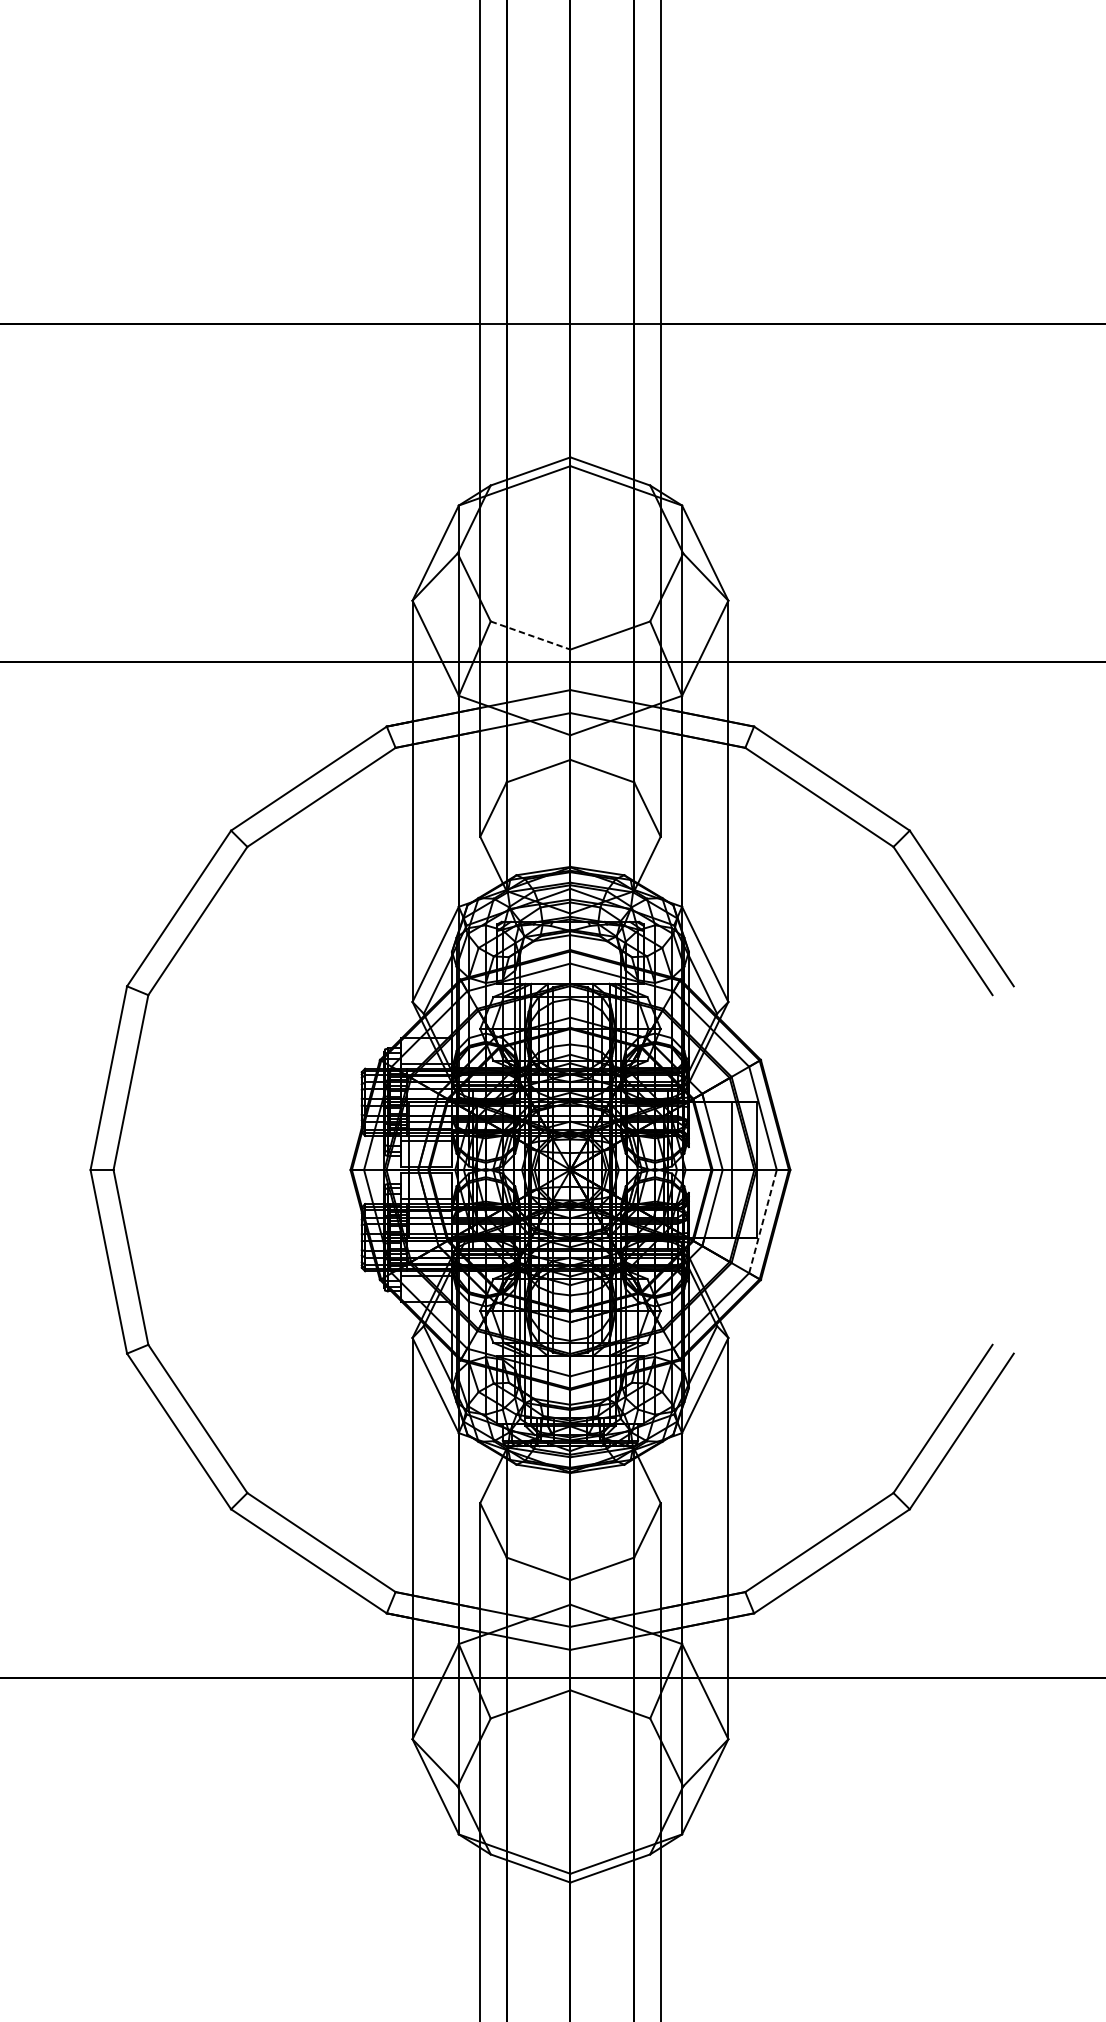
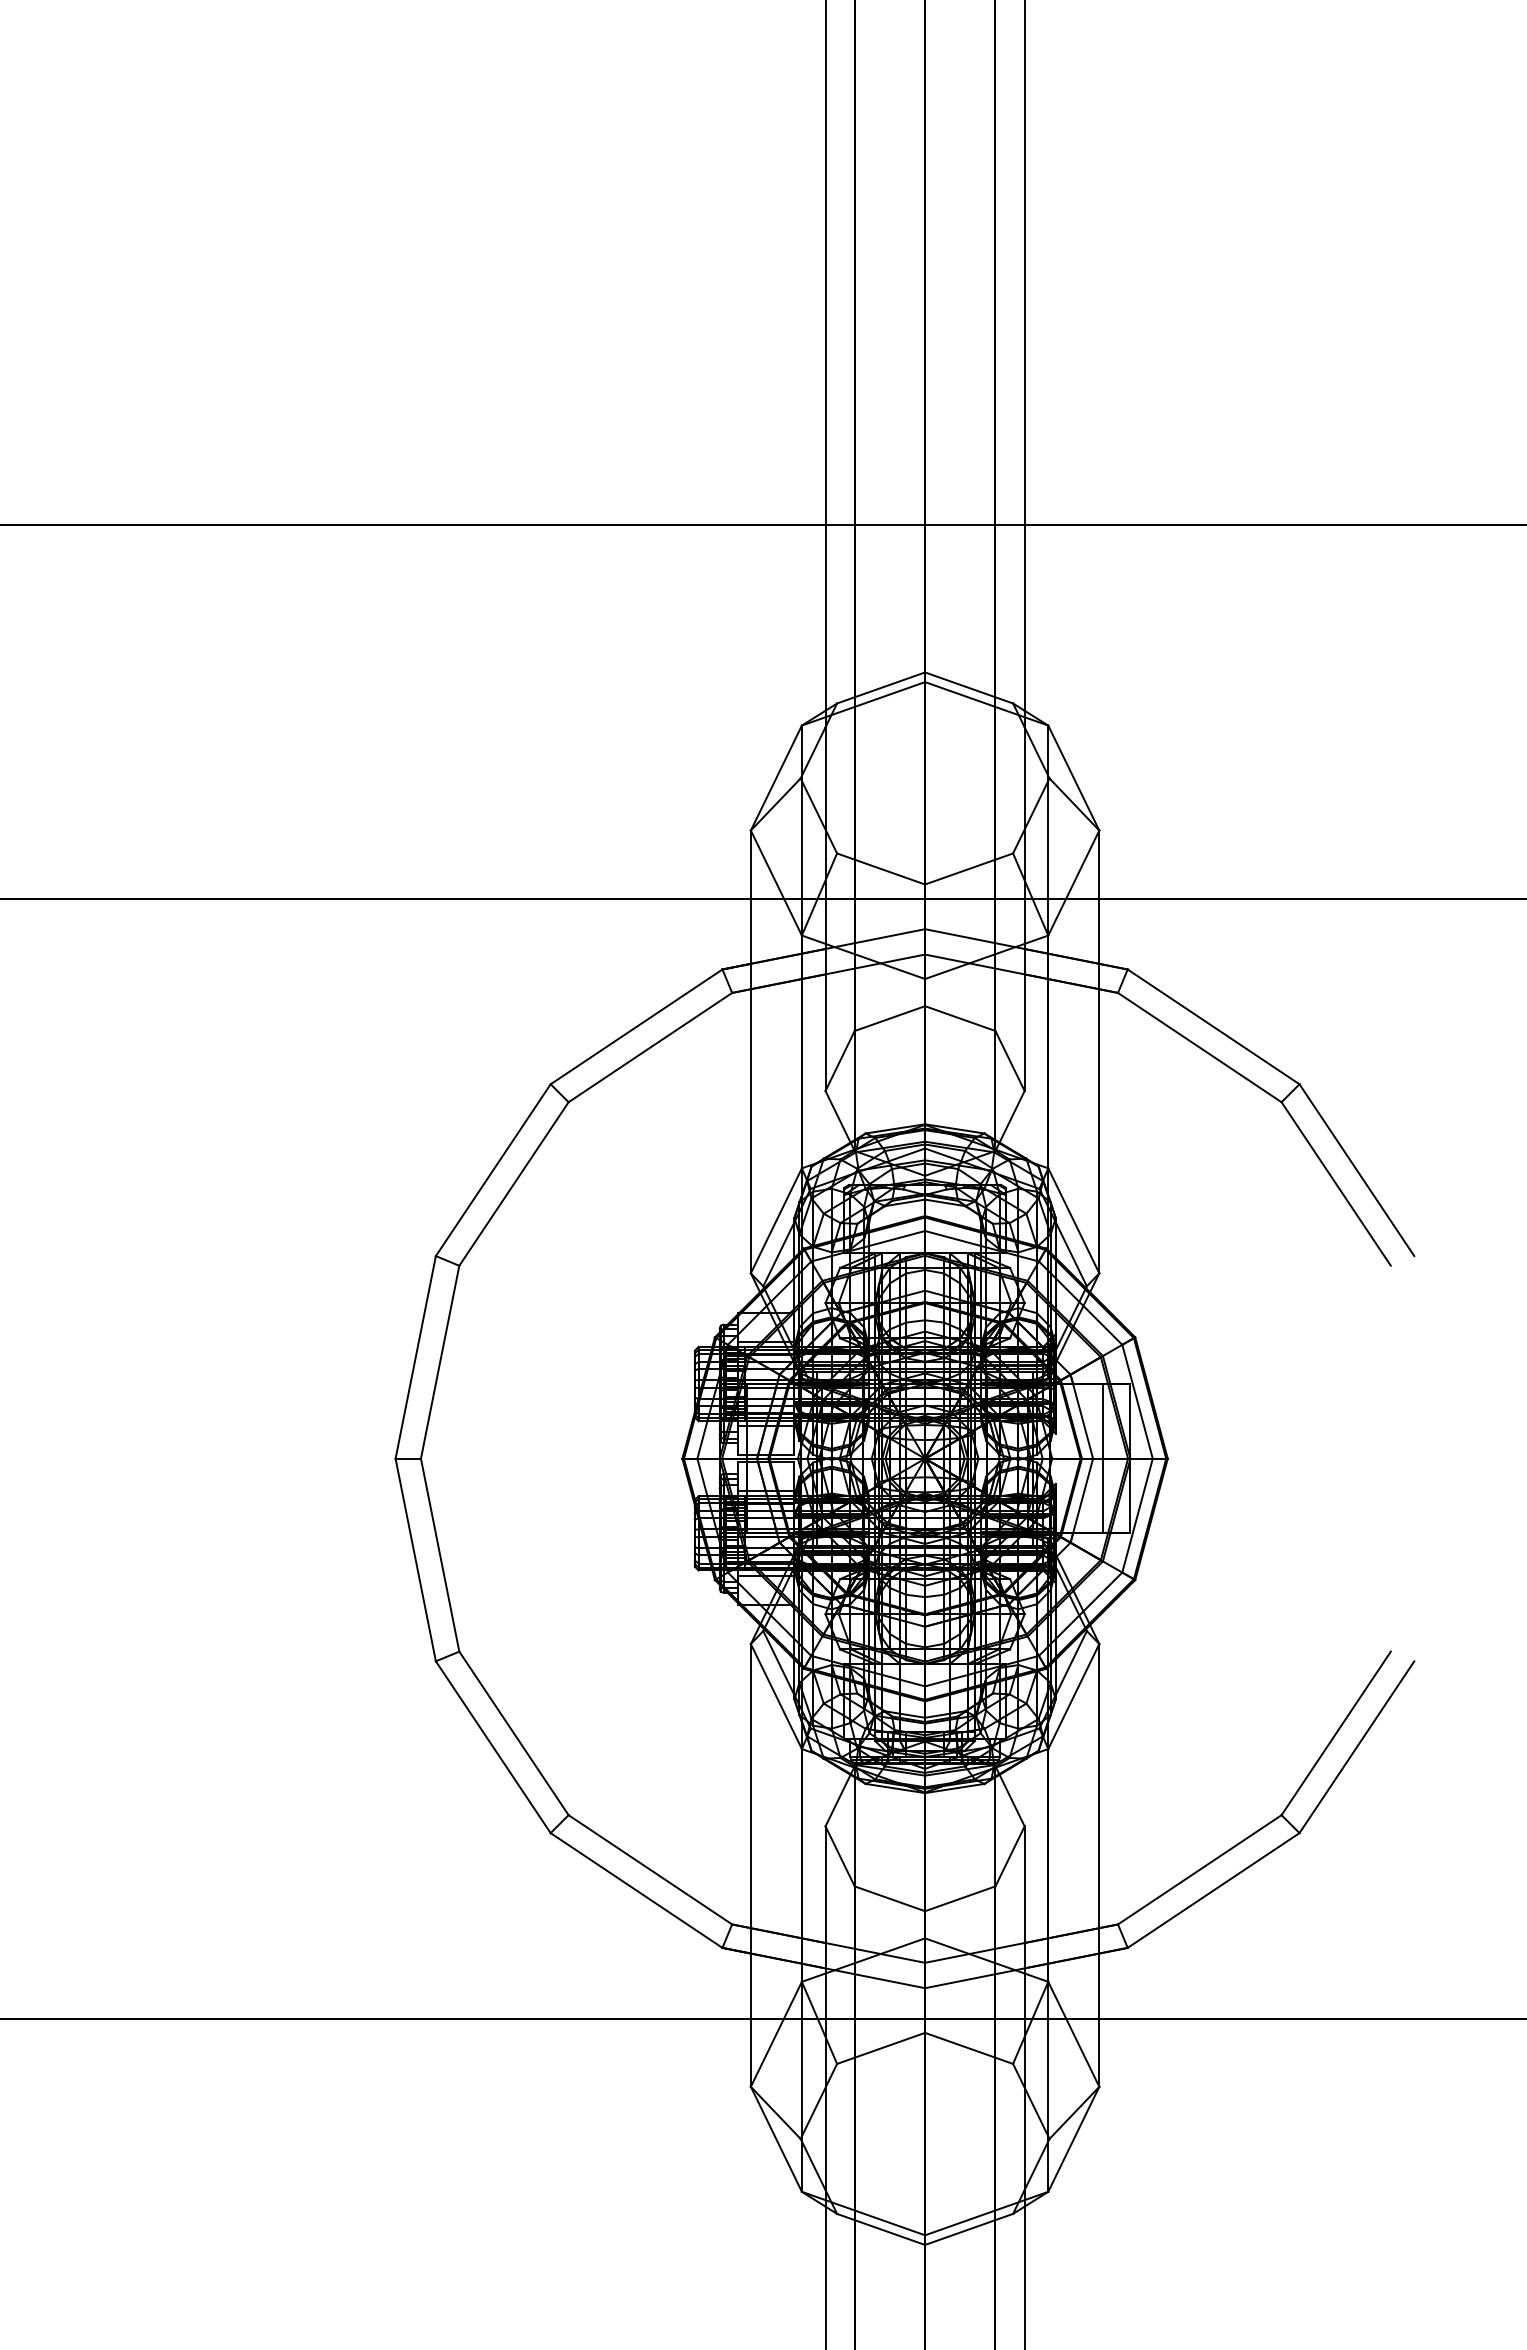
line: (530, 635) -> (881, 868), dashed -> solid
line: (762, 1221) -> (1137, 1515), dashed -> solid

